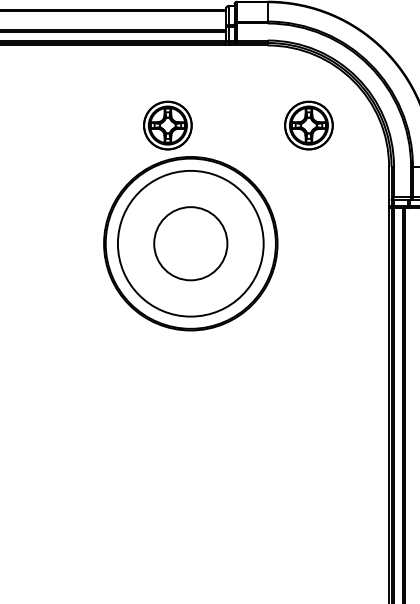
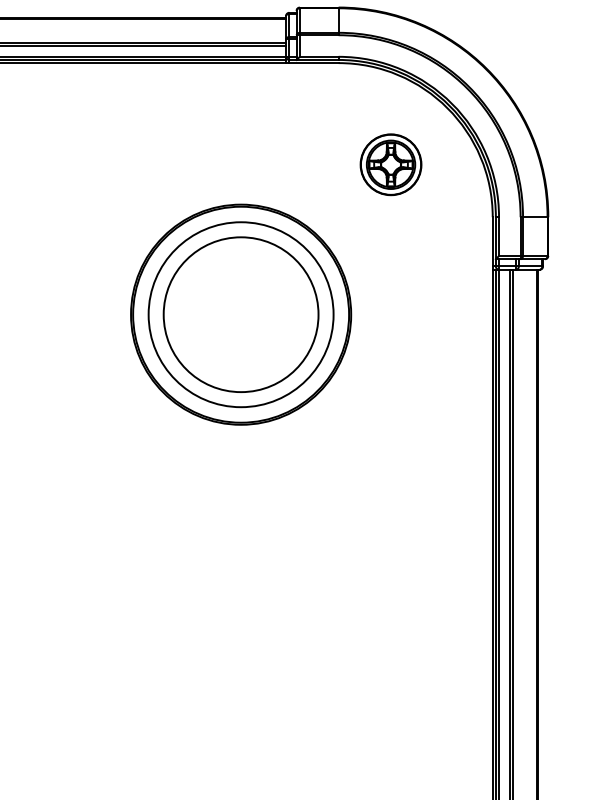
part: (167, 125) -> (211, 164), removed
circle: (190, 243) -> (240, 314), size x1.67

